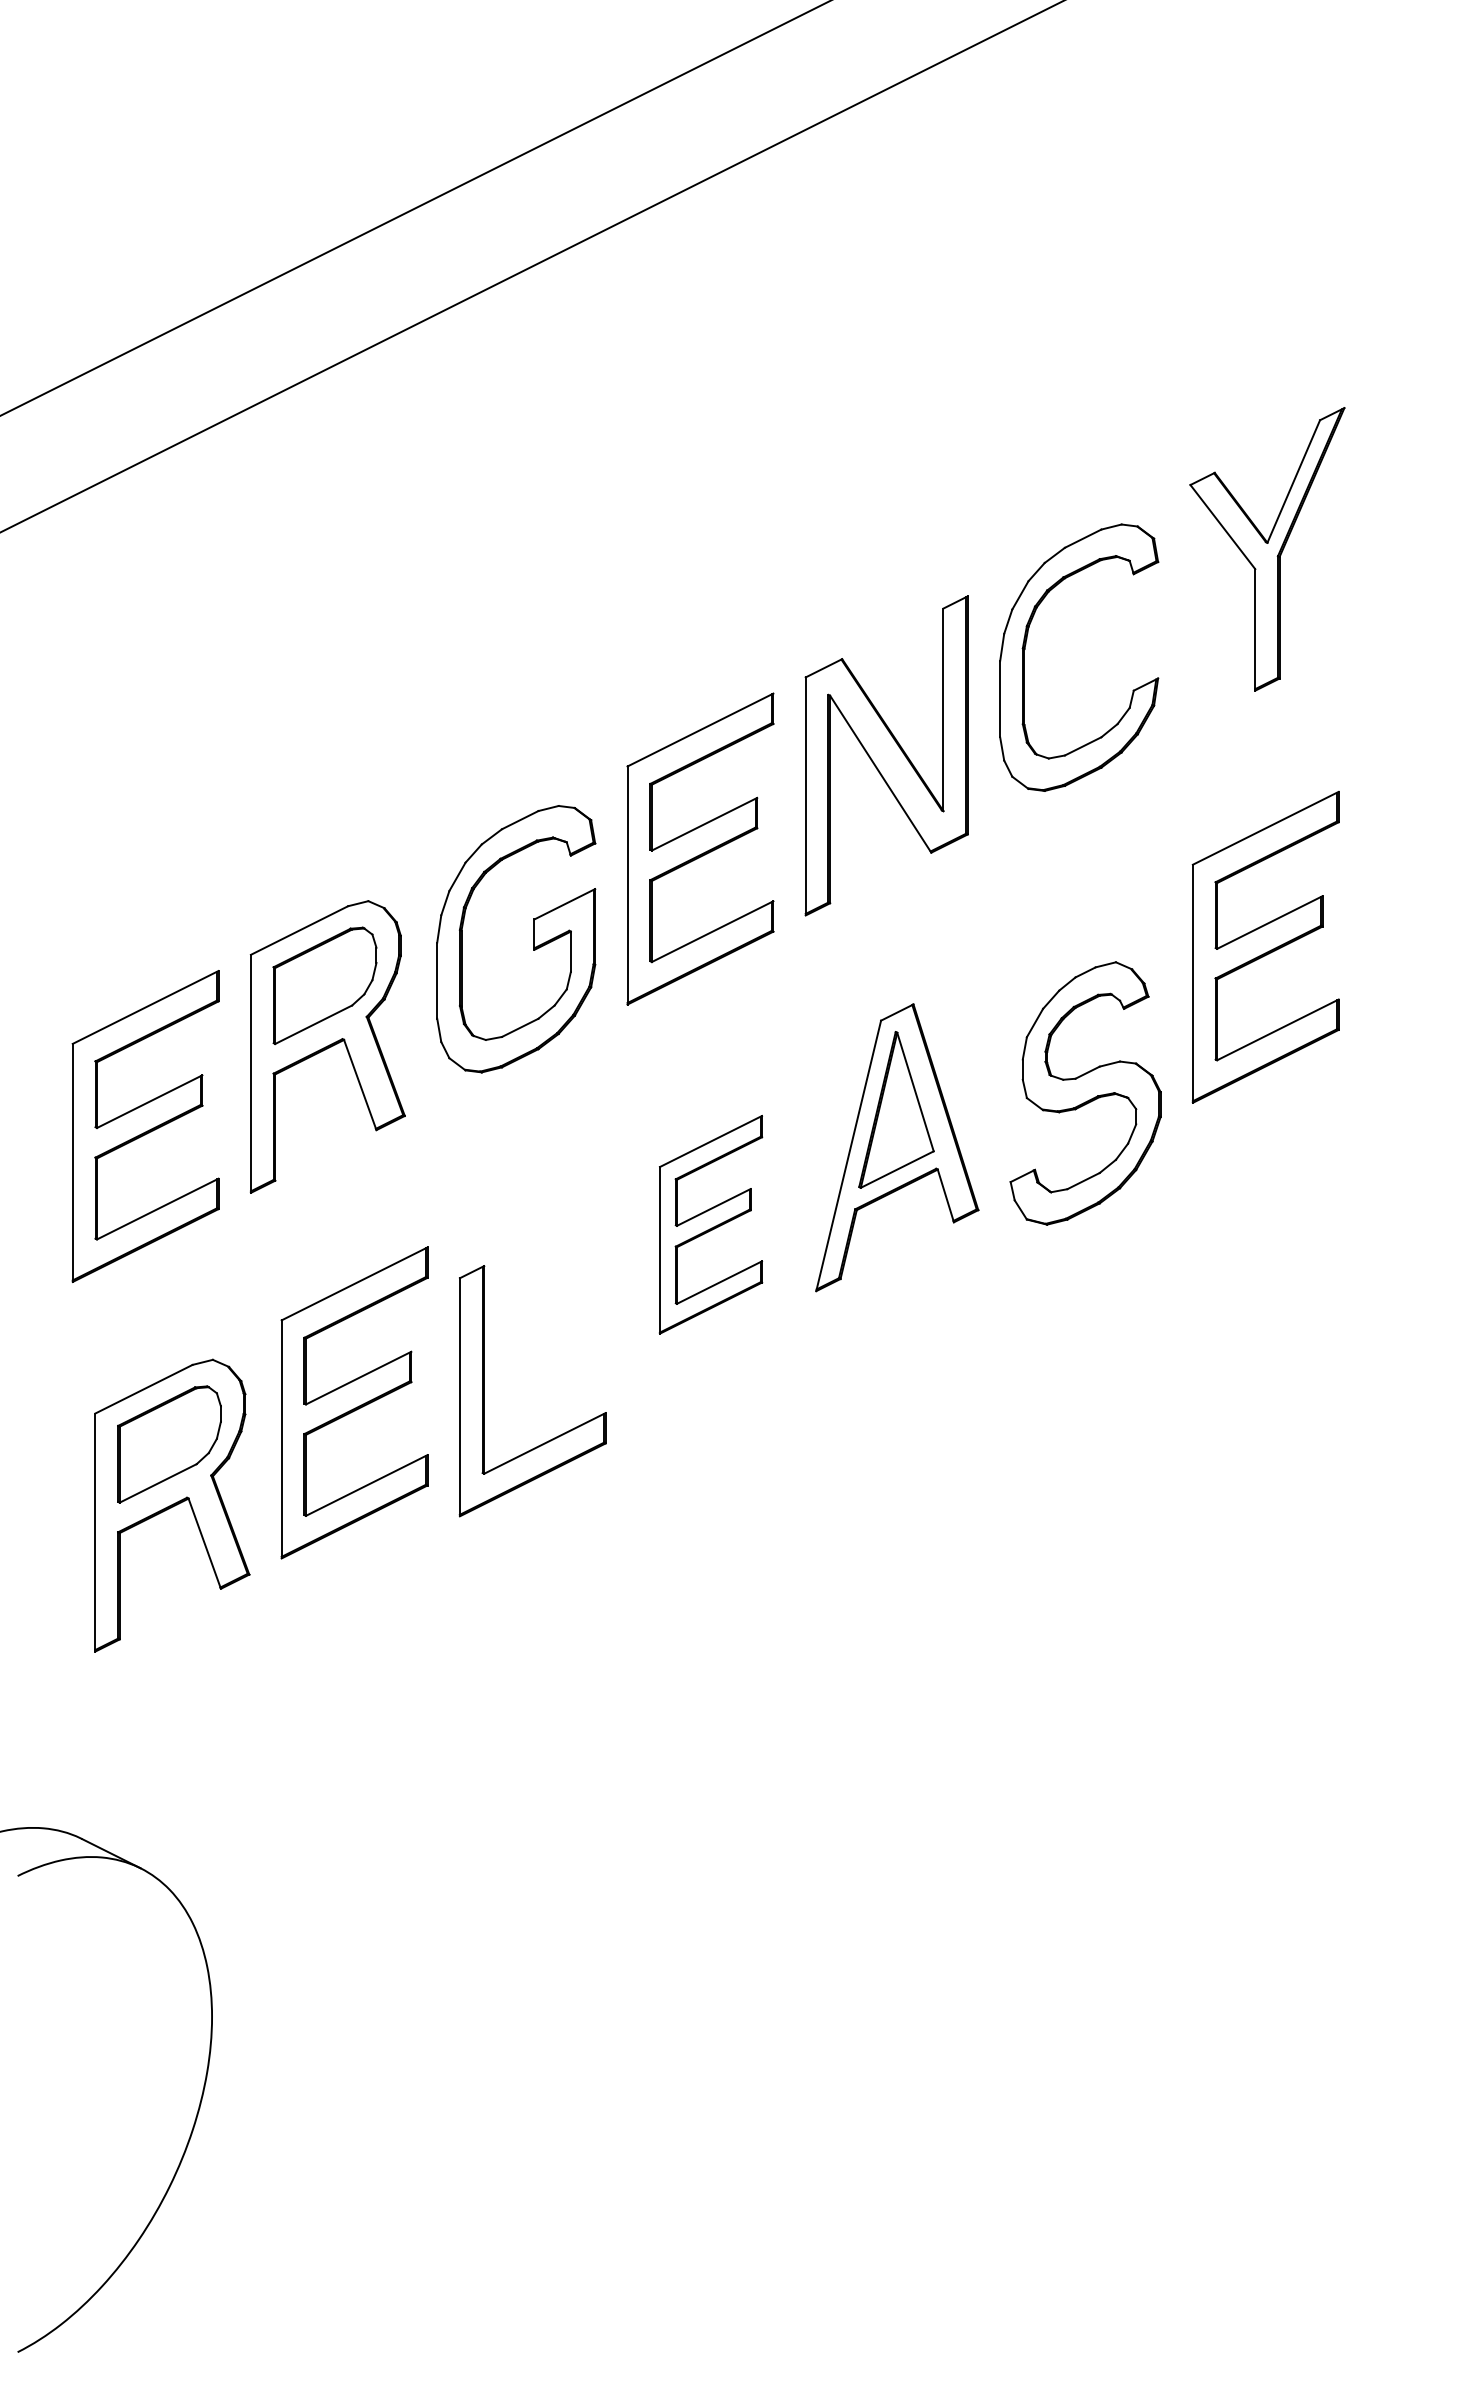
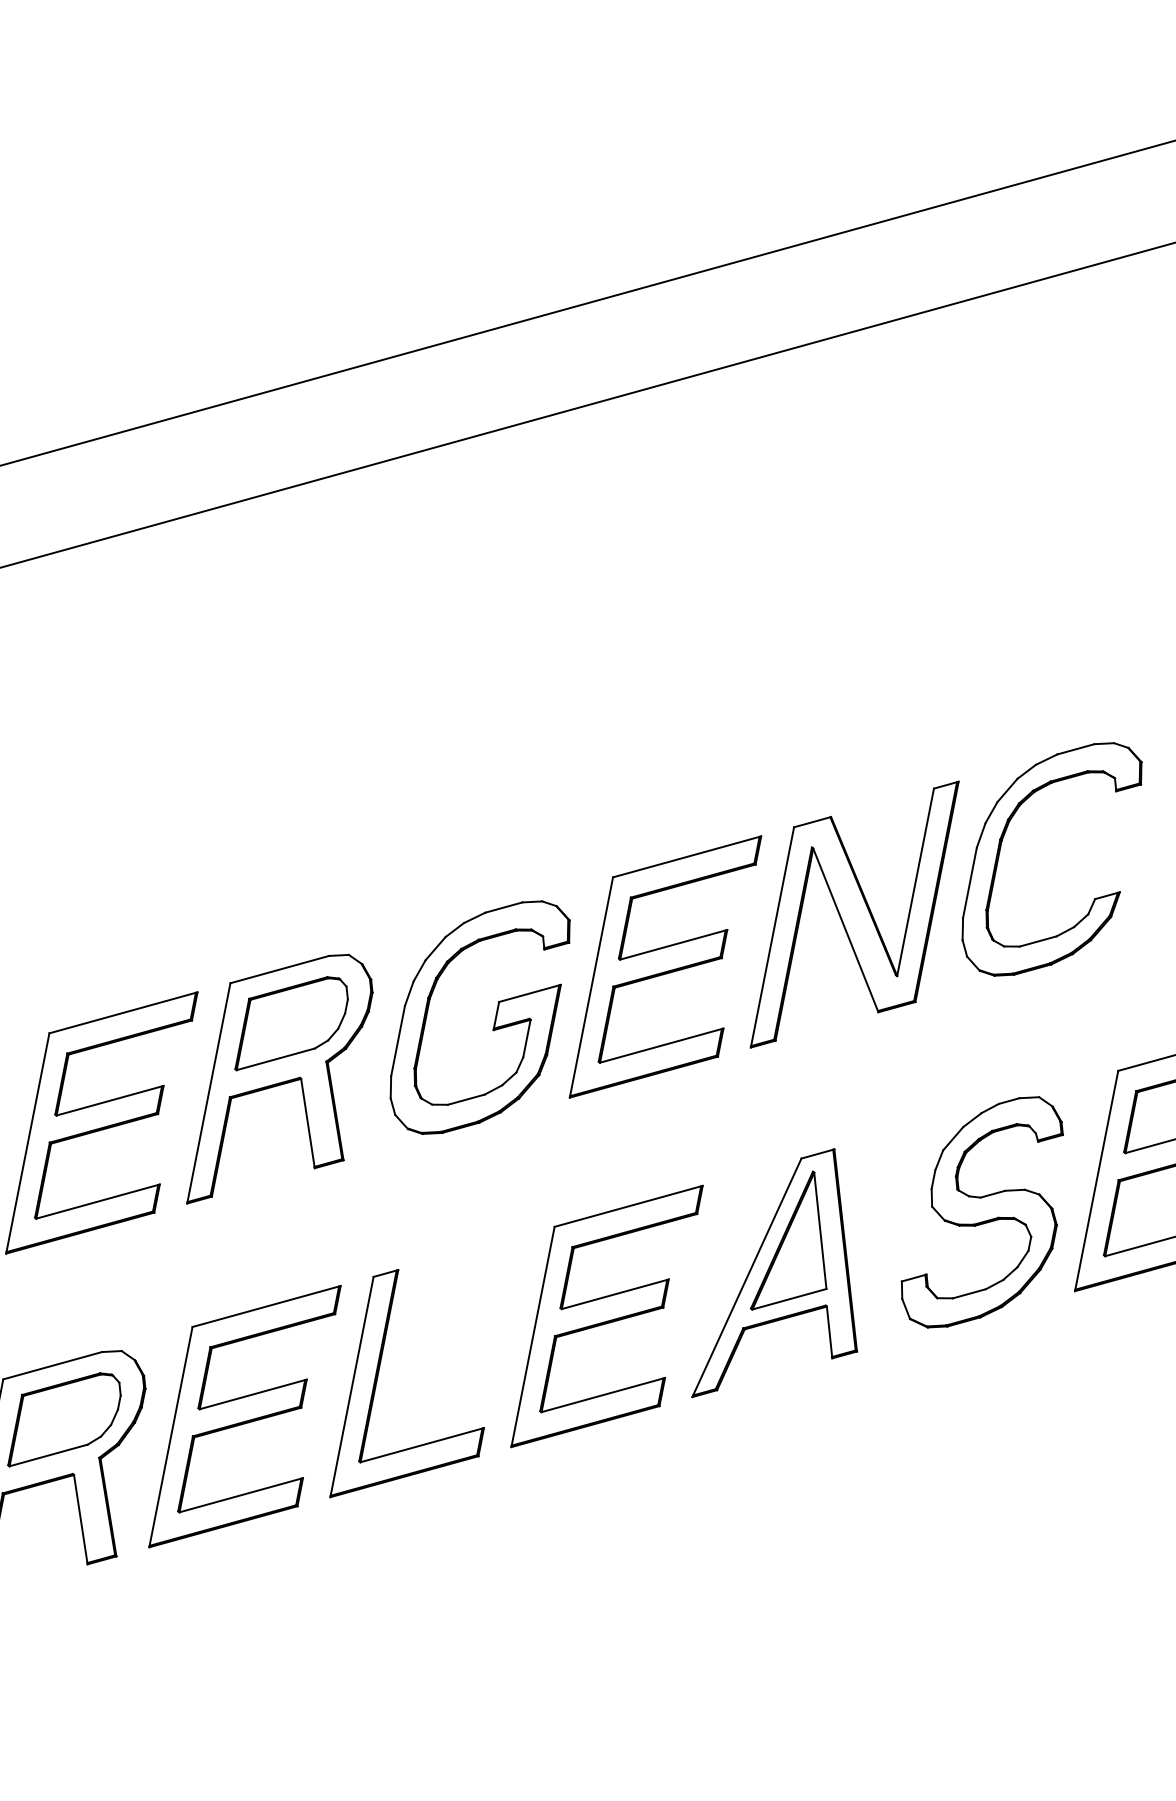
part: (1085, 1093) -> (987, 1213), moved
part: (710, 1224) -> (606, 1316), size x1.43
part: (484, 1391) -> (375, 1386), moved

